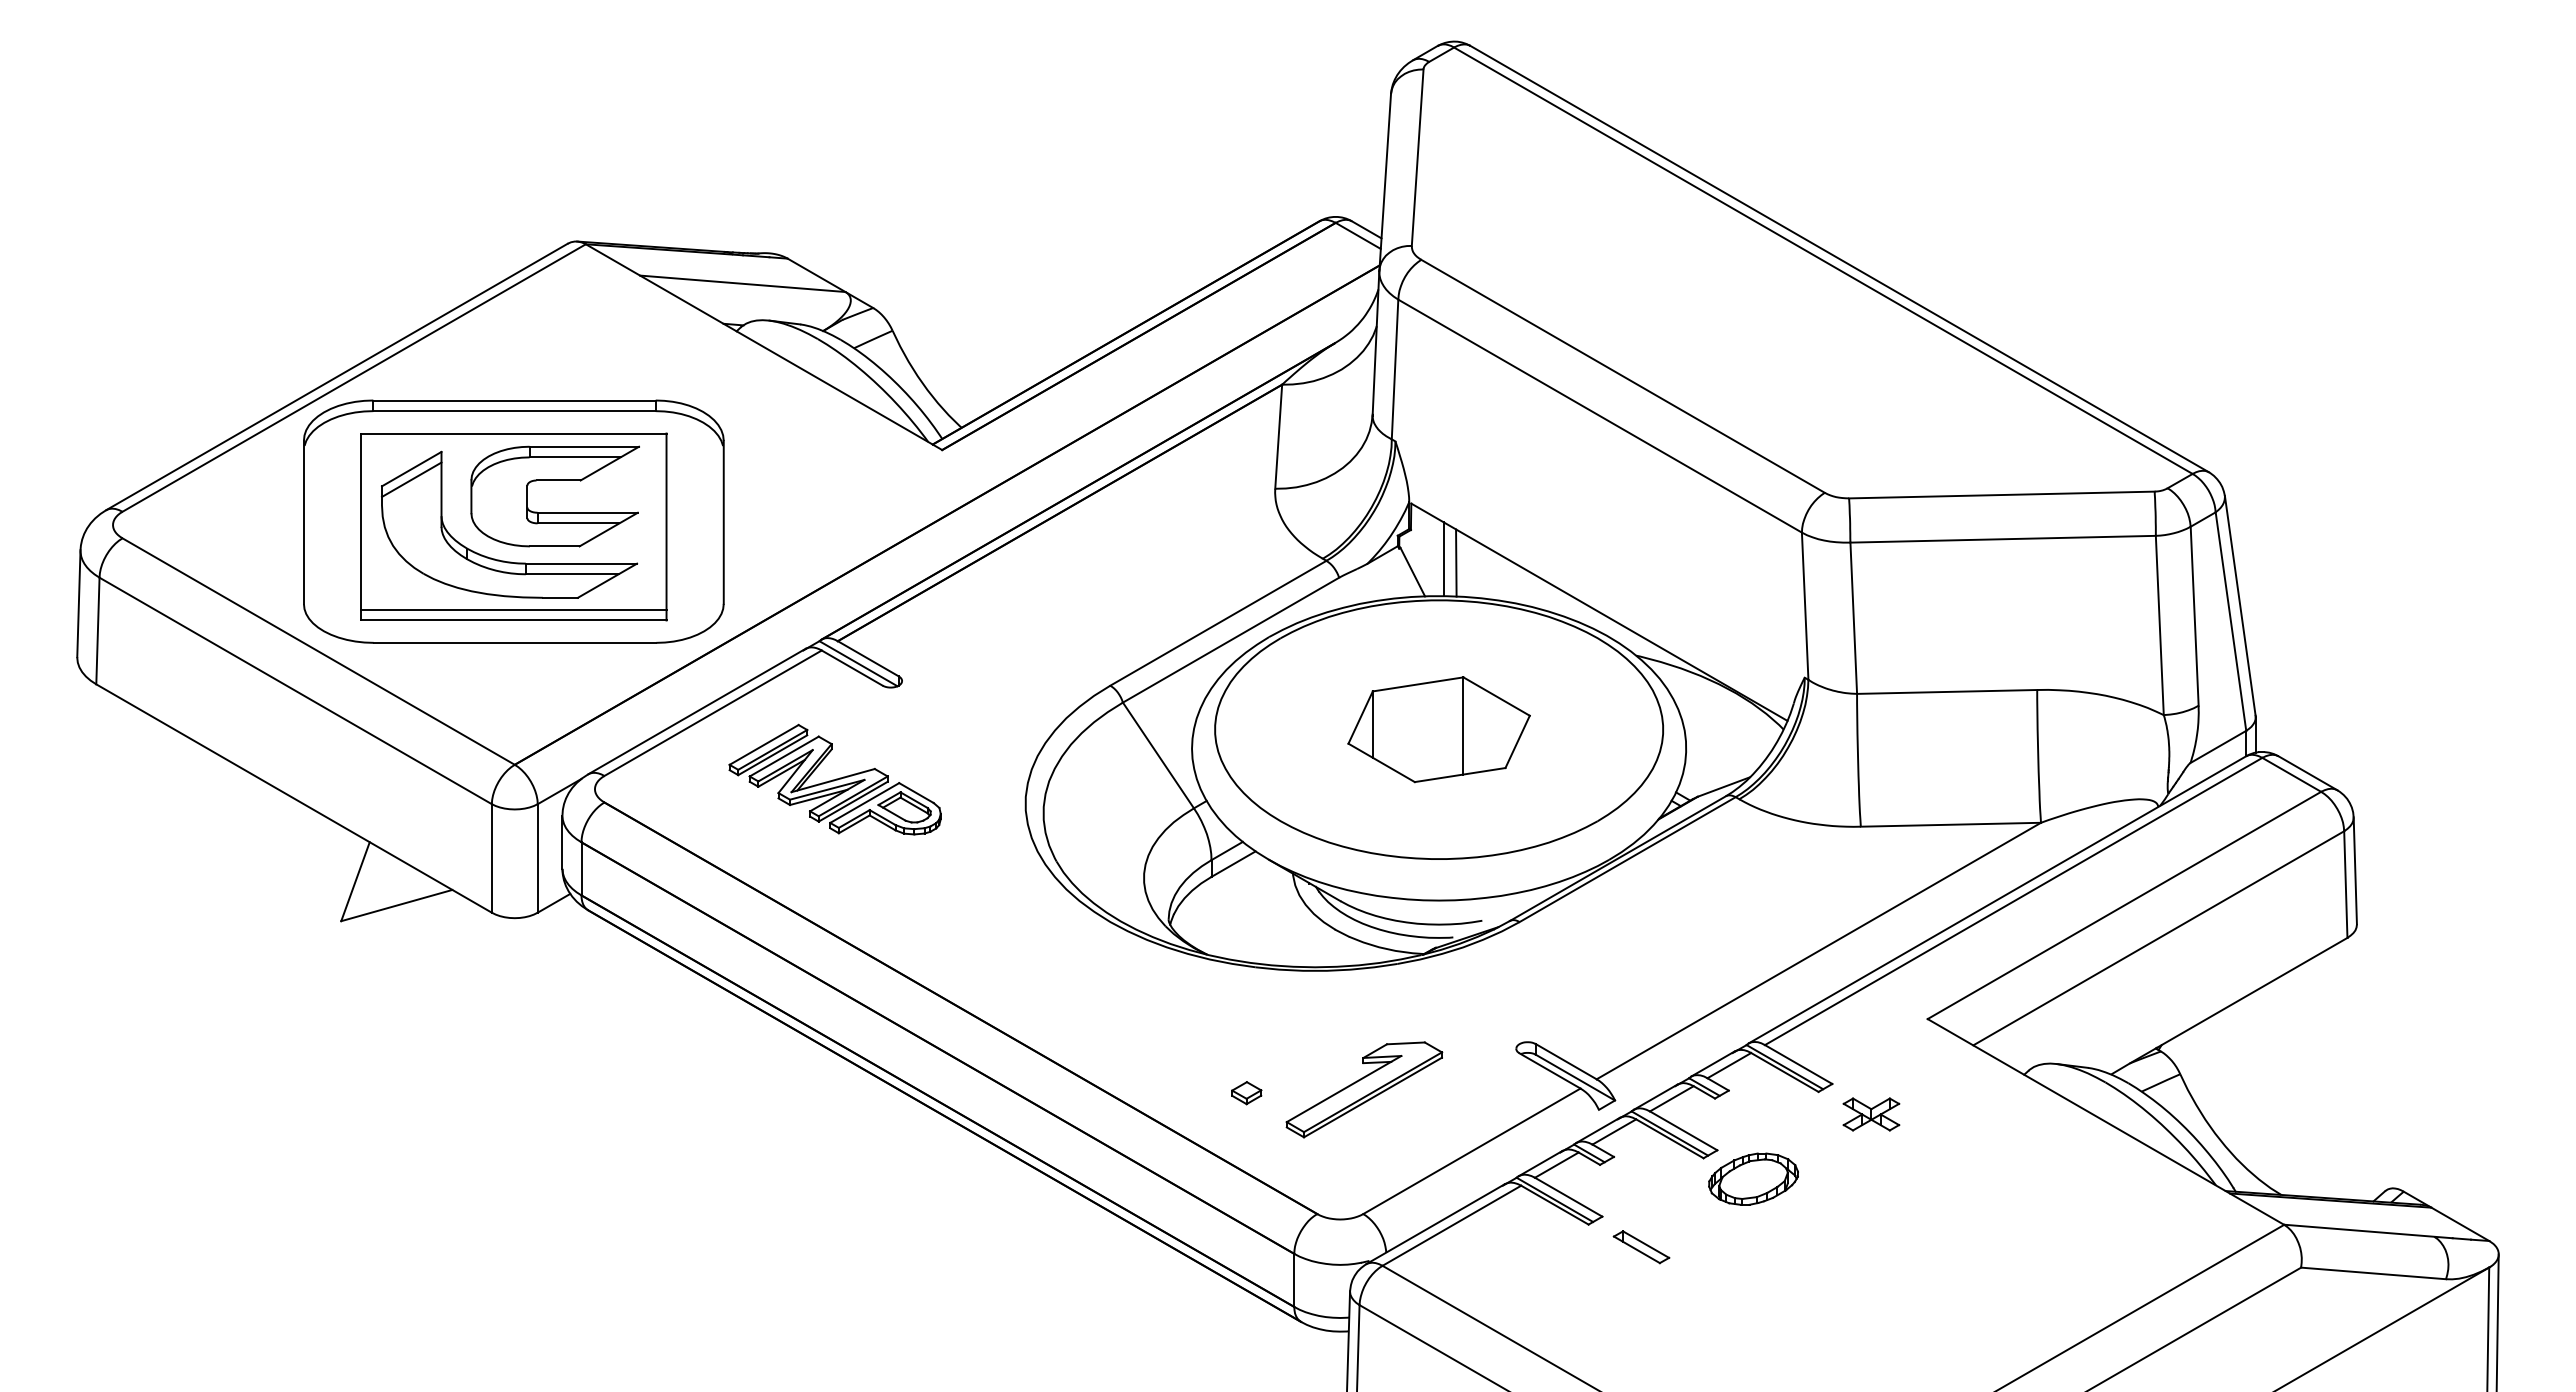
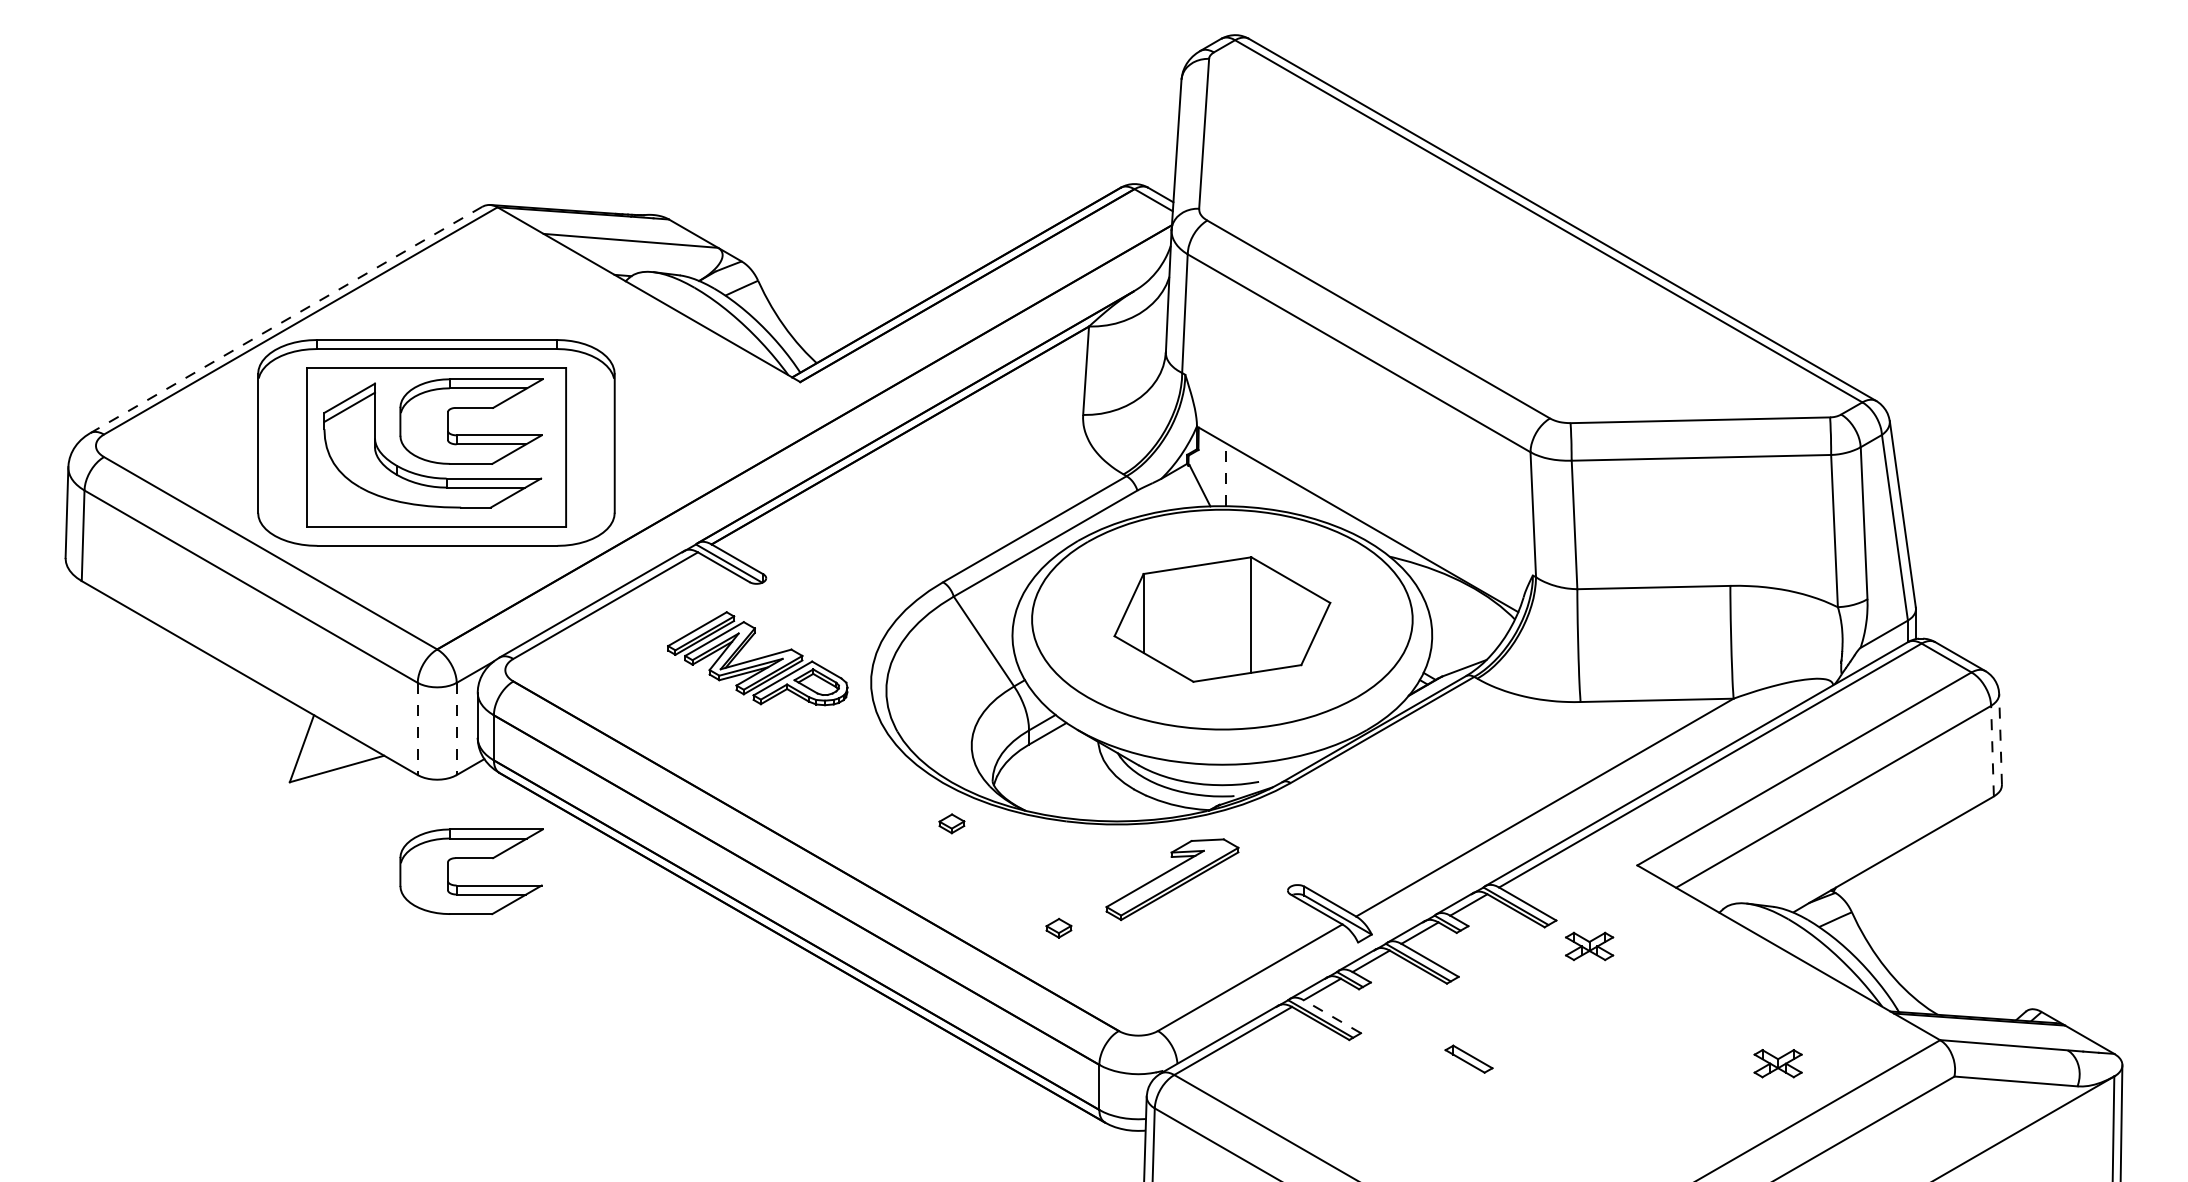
line: (336, 377) -> (285, 320), solid -> dashed
line: (1443, 559) -> (1226, 475), solid -> dashed
line: (1456, 562) -> (1237, 477), removed
line: (513, 609) -> (436, 517), removed
part: (1438, 729) -> (1221, 619), size x1.4
part: (834, 779) -> (757, 658), moved
line: (491, 858) -> (417, 729), solid -> dashed
line: (537, 858) -> (456, 729), solid -> dashed
line: (2355, 870) -> (2000, 739), solid -> dashed
line: (2345, 884) -> (1992, 751), solid -> dashed
part: (1120, 970) -> (951, 824), added
part: (554, 1010) -> (470, 858), added
part: (1364, 1089) -> (1172, 879), moved
part: (1753, 1178) -> (1489, 1000), removed
line: (1568, 1197) -> (1332, 1016), solid -> dashed
part: (1641, 1247) -> (1469, 1059), moved
part: (2093, 1252) -> (1778, 1063), added

